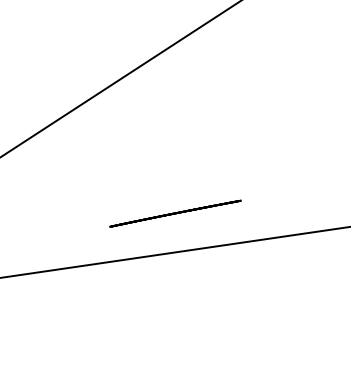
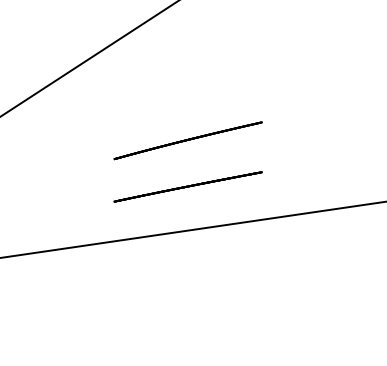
line: (175, 172) -> (188, 140), added

